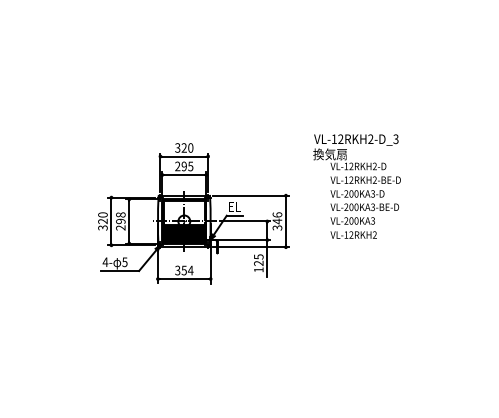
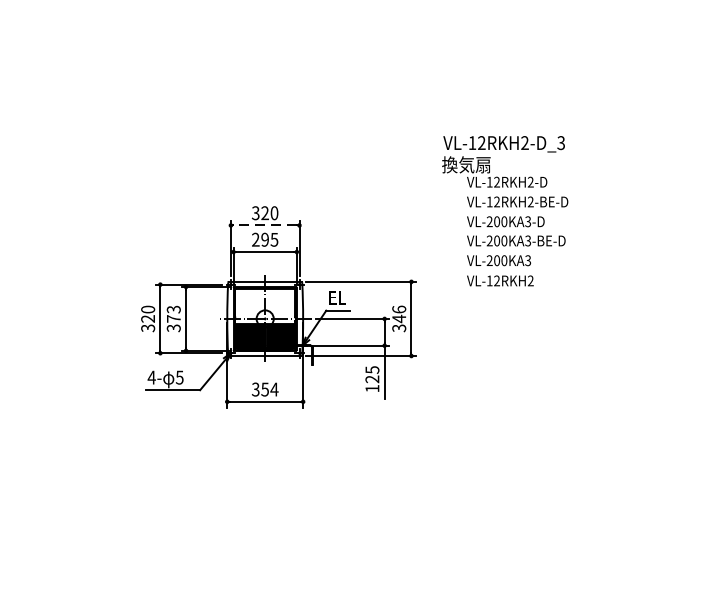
line: (183, 156) -> (264, 225), solid -> dashed
text: (356, 186) -> (504, 211), moved
text: (120, 221) -> (173, 318), 298 -> 373

